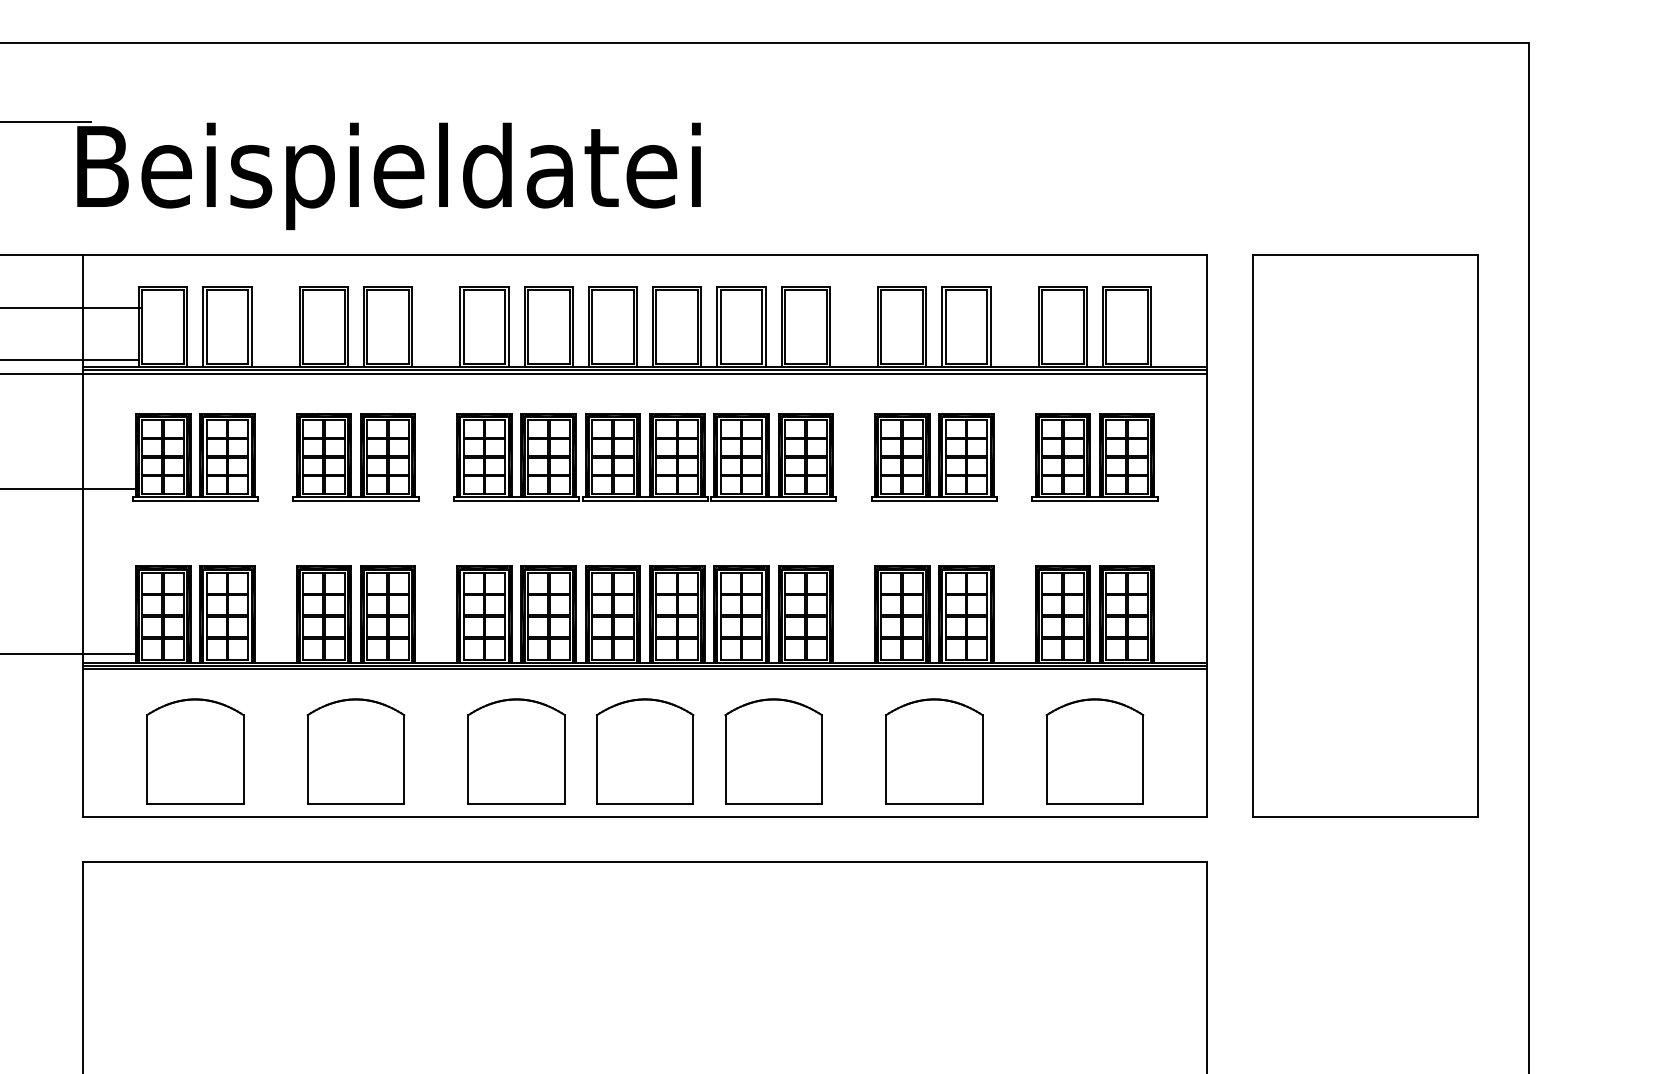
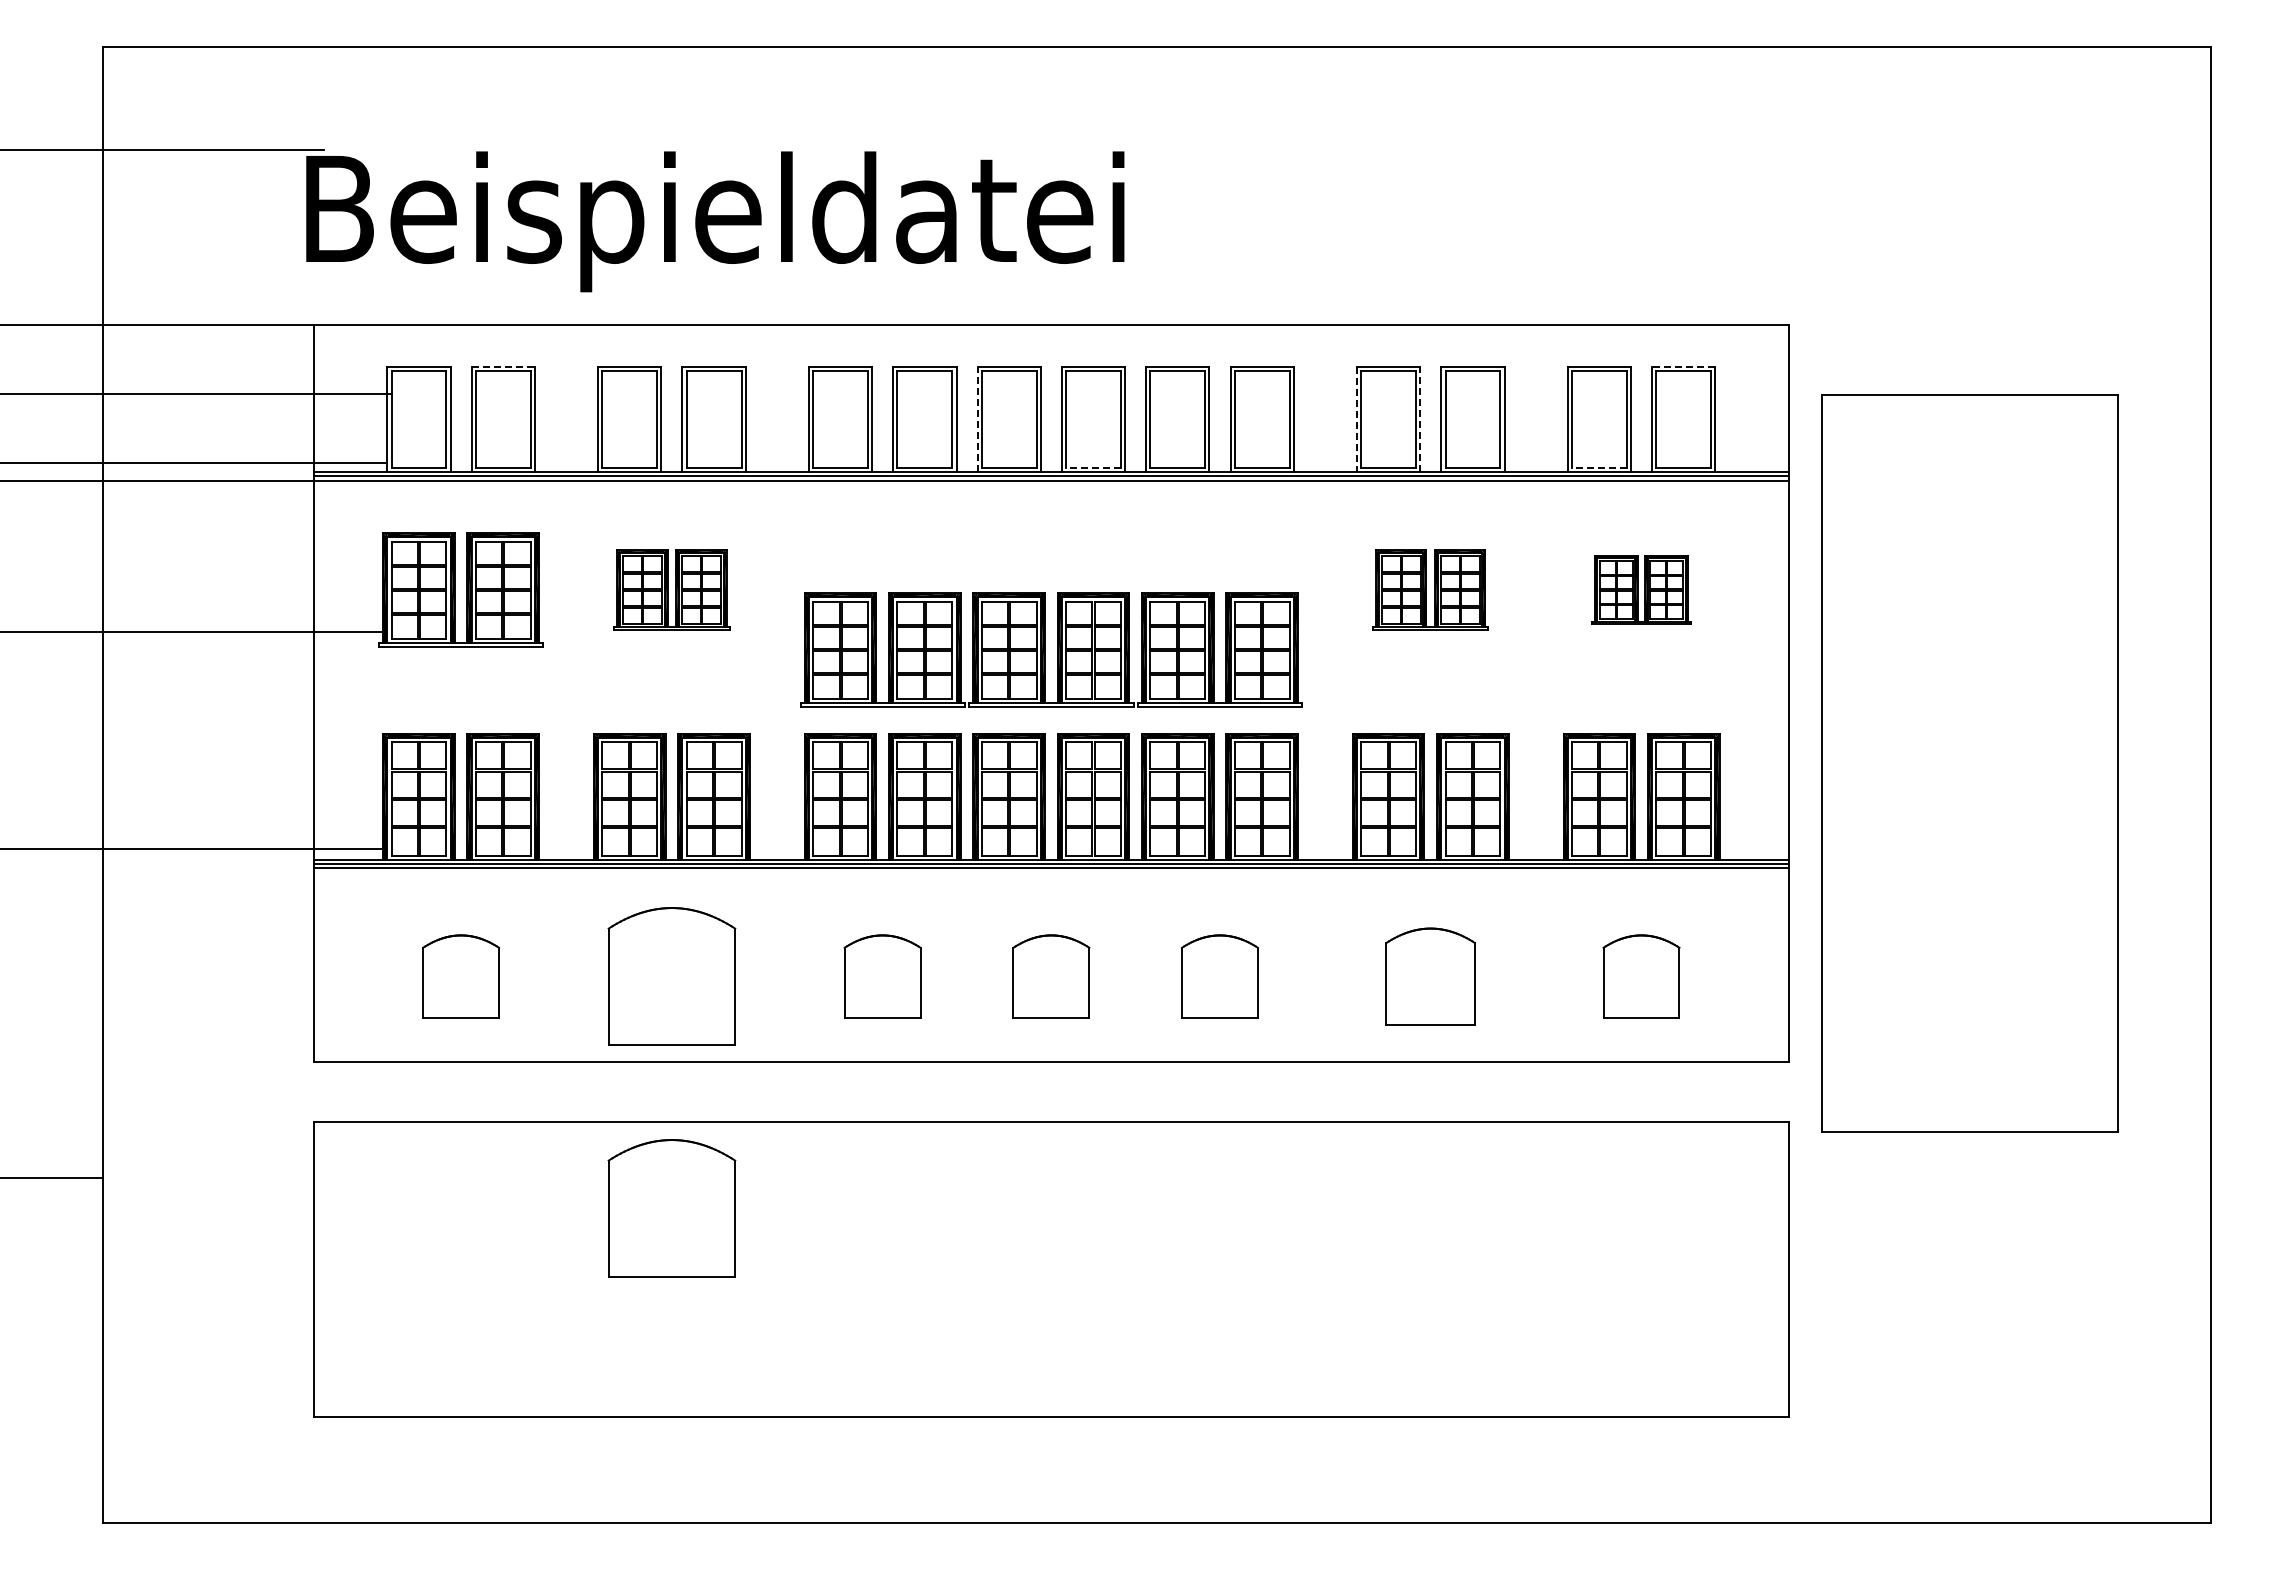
line: (227, 286) -> (503, 366), solid -> dashed
line: (1126, 286) -> (1683, 366), solid -> dashed
line: (588, 327) -> (977, 419), solid -> dashed
line: (877, 327) -> (1356, 419), solid -> dashed
line: (926, 327) -> (1420, 419), solid -> dashed
line: (677, 363) -> (1093, 467), solid -> dashed
line: (1062, 363) -> (1598, 467), solid -> dashed
part: (355, 456) -> (671, 589), size x0.7
part: (645, 456) -> (1051, 649), moved
part: (934, 456) -> (1430, 589), size x0.7
part: (1094, 456) -> (1641, 589), size x0.6
part: (1364, 535) -> (1969, 763), moved
part: (194, 751) -> (460, 976), size x0.6
part: (516, 751) -> (882, 976), size x0.6
part: (645, 751) -> (1051, 976), size x0.6
part: (773, 751) -> (1219, 976), size x0.6
part: (934, 751) -> (1430, 976), size x0.7
part: (1094, 751) -> (1641, 976), size x0.6
part: (355, 928) -> (671, 1208), added

